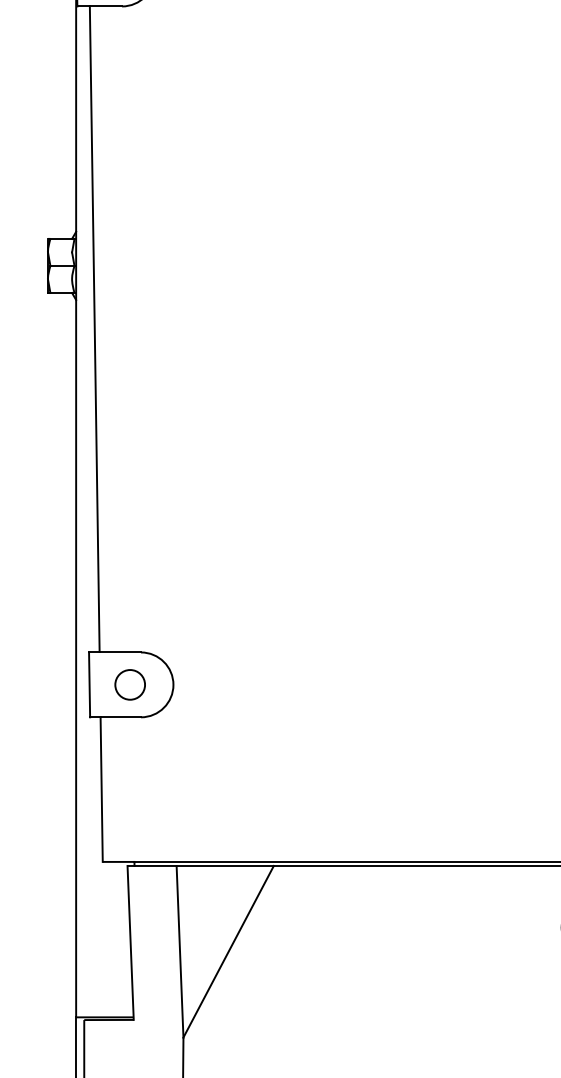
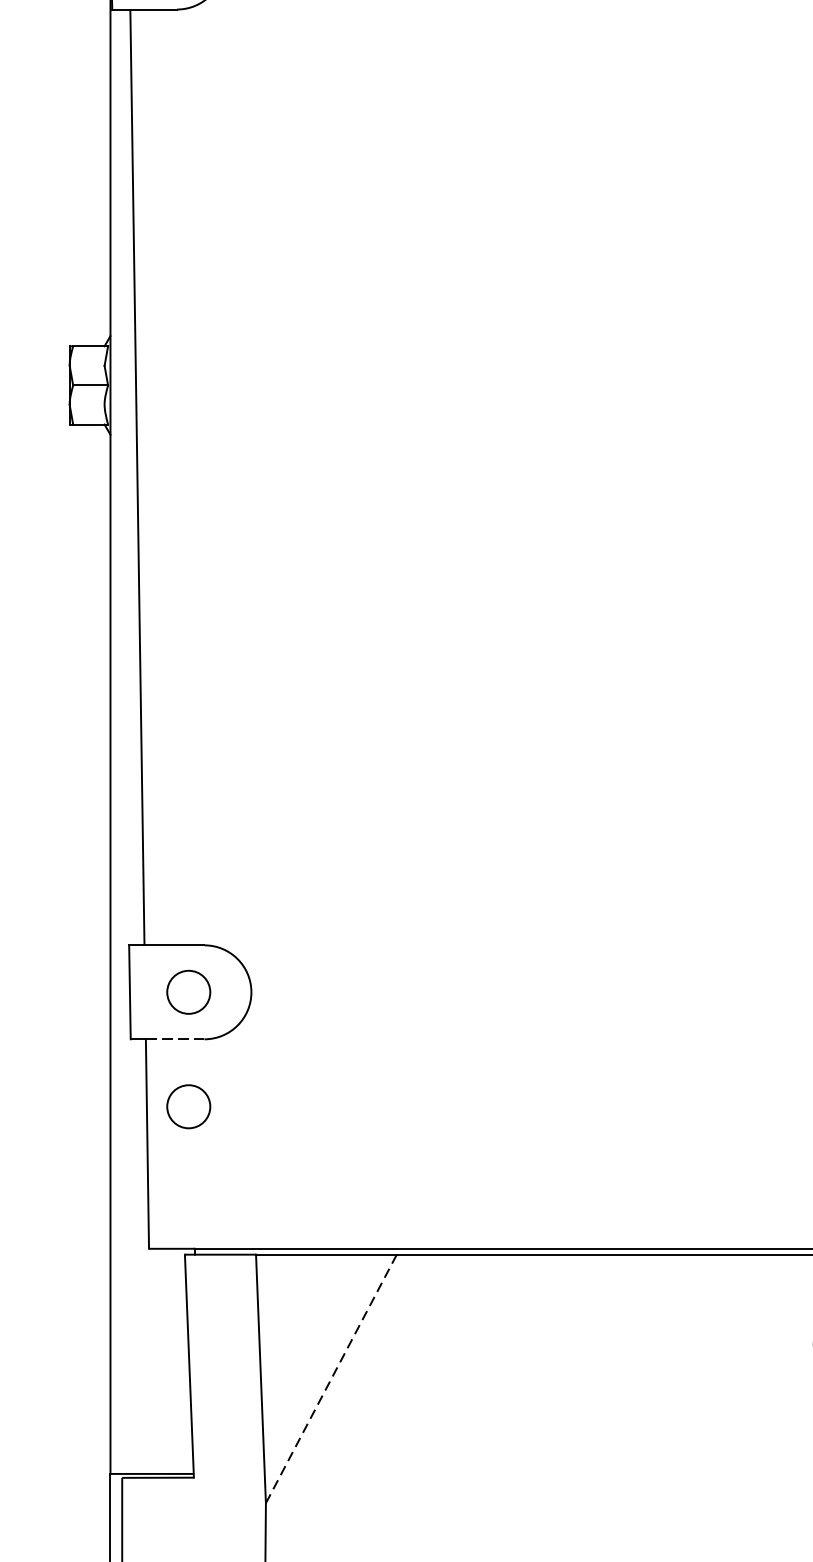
line: (120, 717) -> (174, 1039), solid -> dashed
circle: (129, 763) -> (187, 1106), added
line: (228, 951) -> (331, 1378), solid -> dashed

